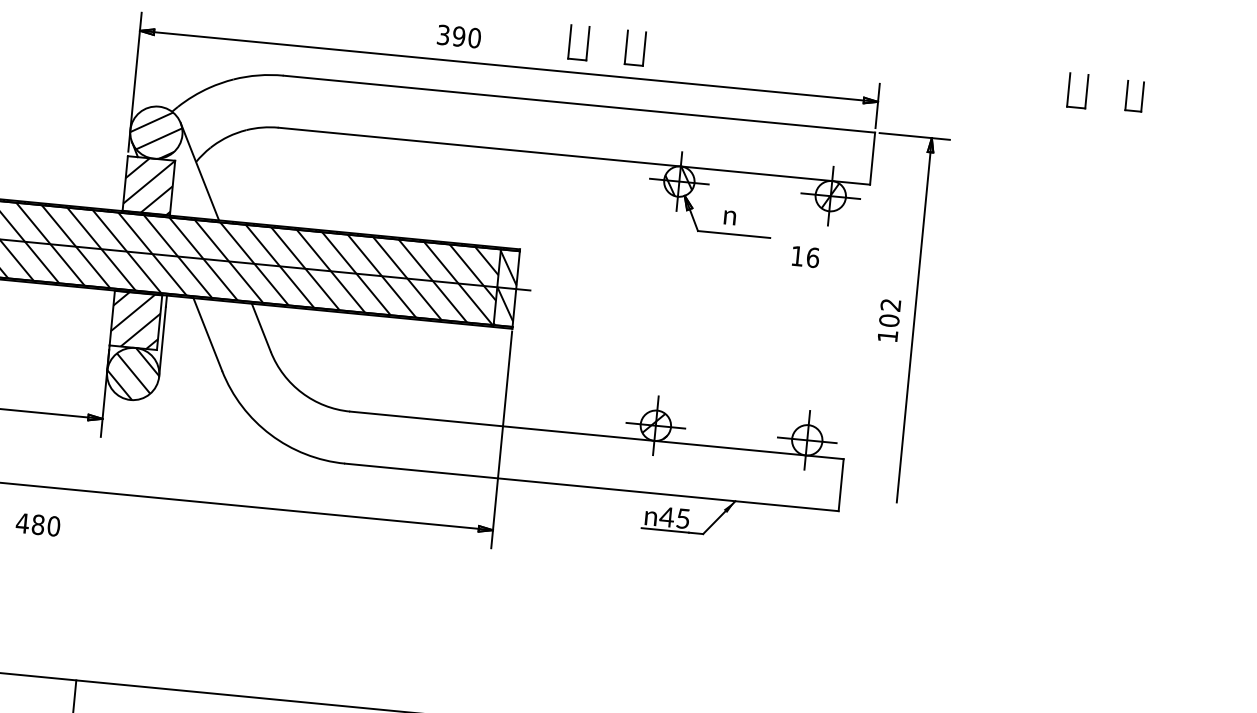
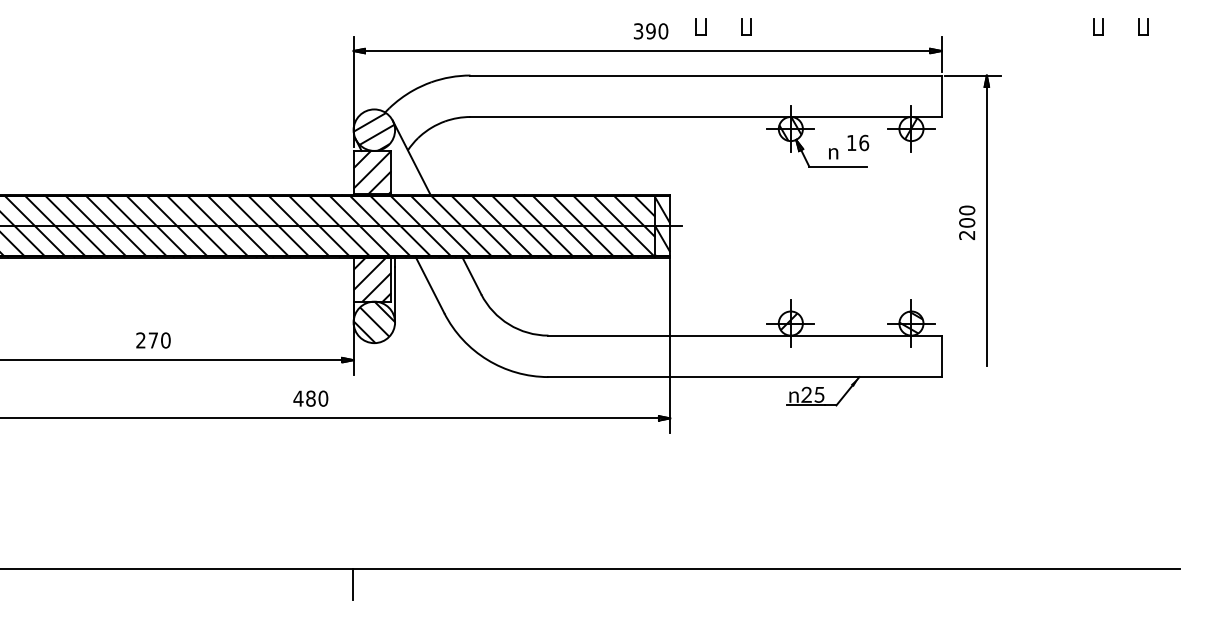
text: (458, 36) -> (650, 31), moved
part: (578, 41) -> (700, 26), size x0.62
part: (636, 47) -> (746, 26), size x0.62
part: (1077, 90) -> (1098, 26), size x0.62
part: (1134, 95) -> (1143, 26), size x0.71
text: (806, 256) -> (858, 142), moved
text: (889, 320) -> (967, 222), 102 -> 200
hatch: (806, 438) -> (910, 322), added
text: (666, 516) -> (806, 394), 45 -> 25
text: (37, 524) -> (310, 398), moved

